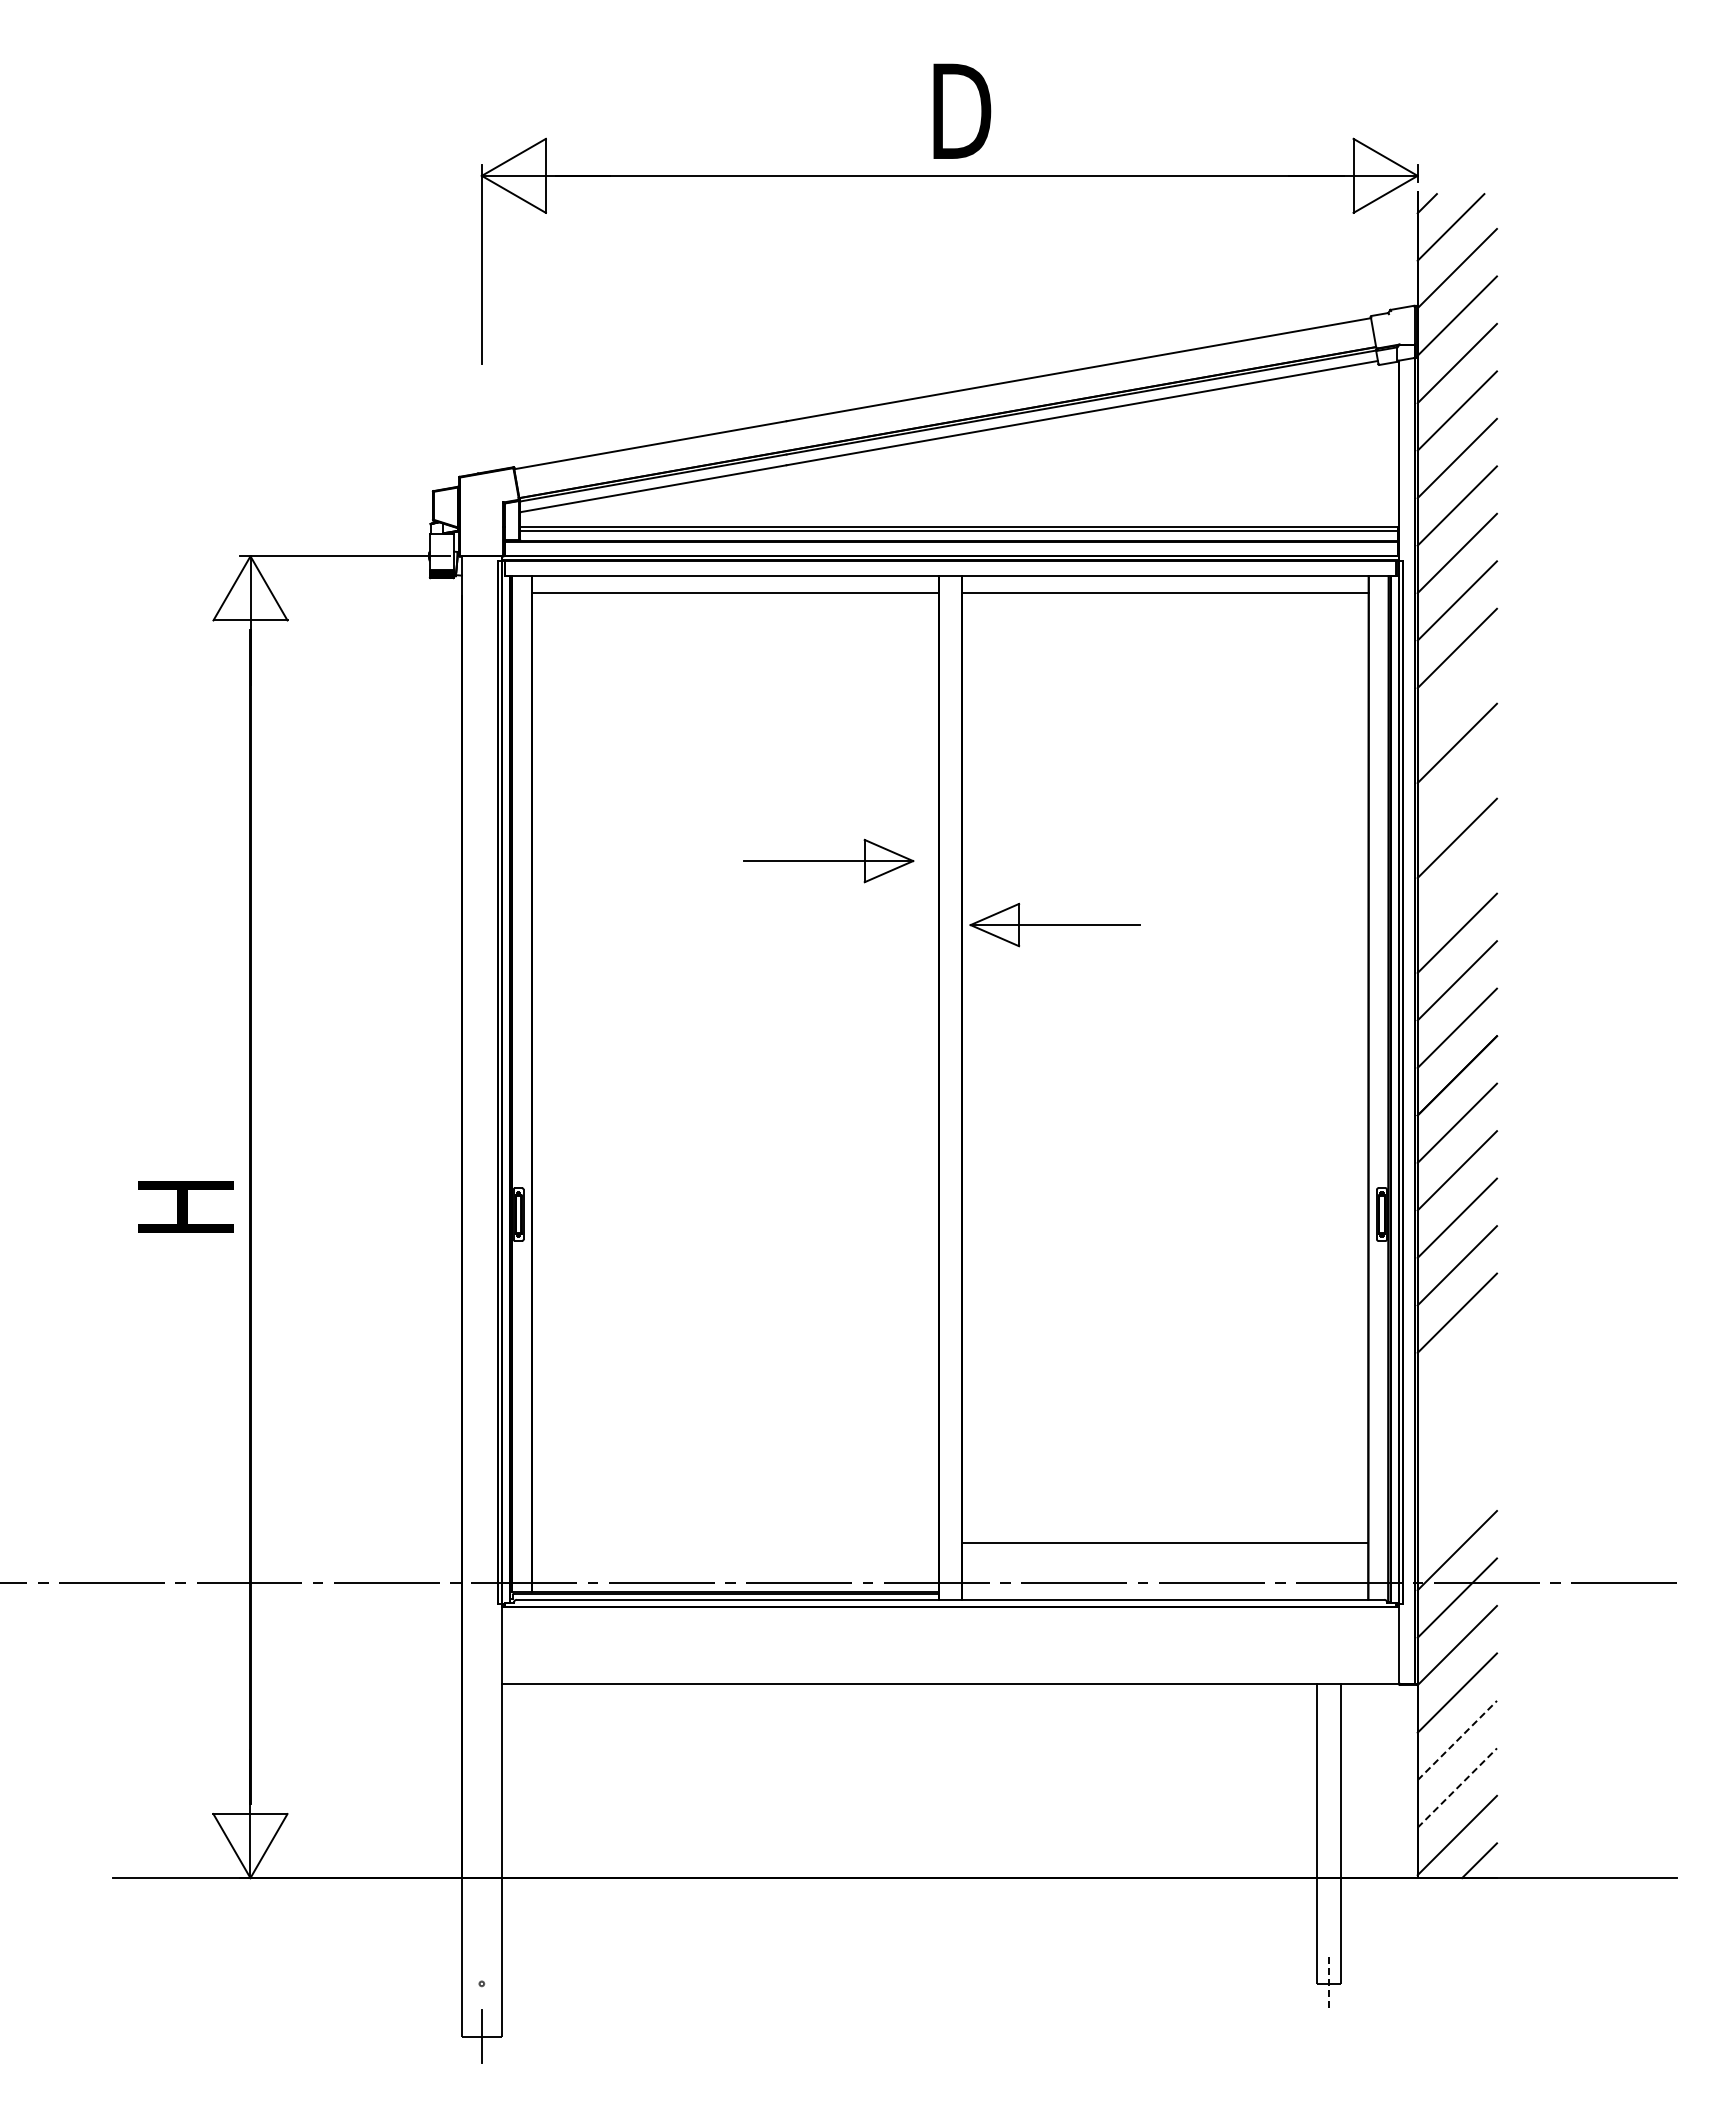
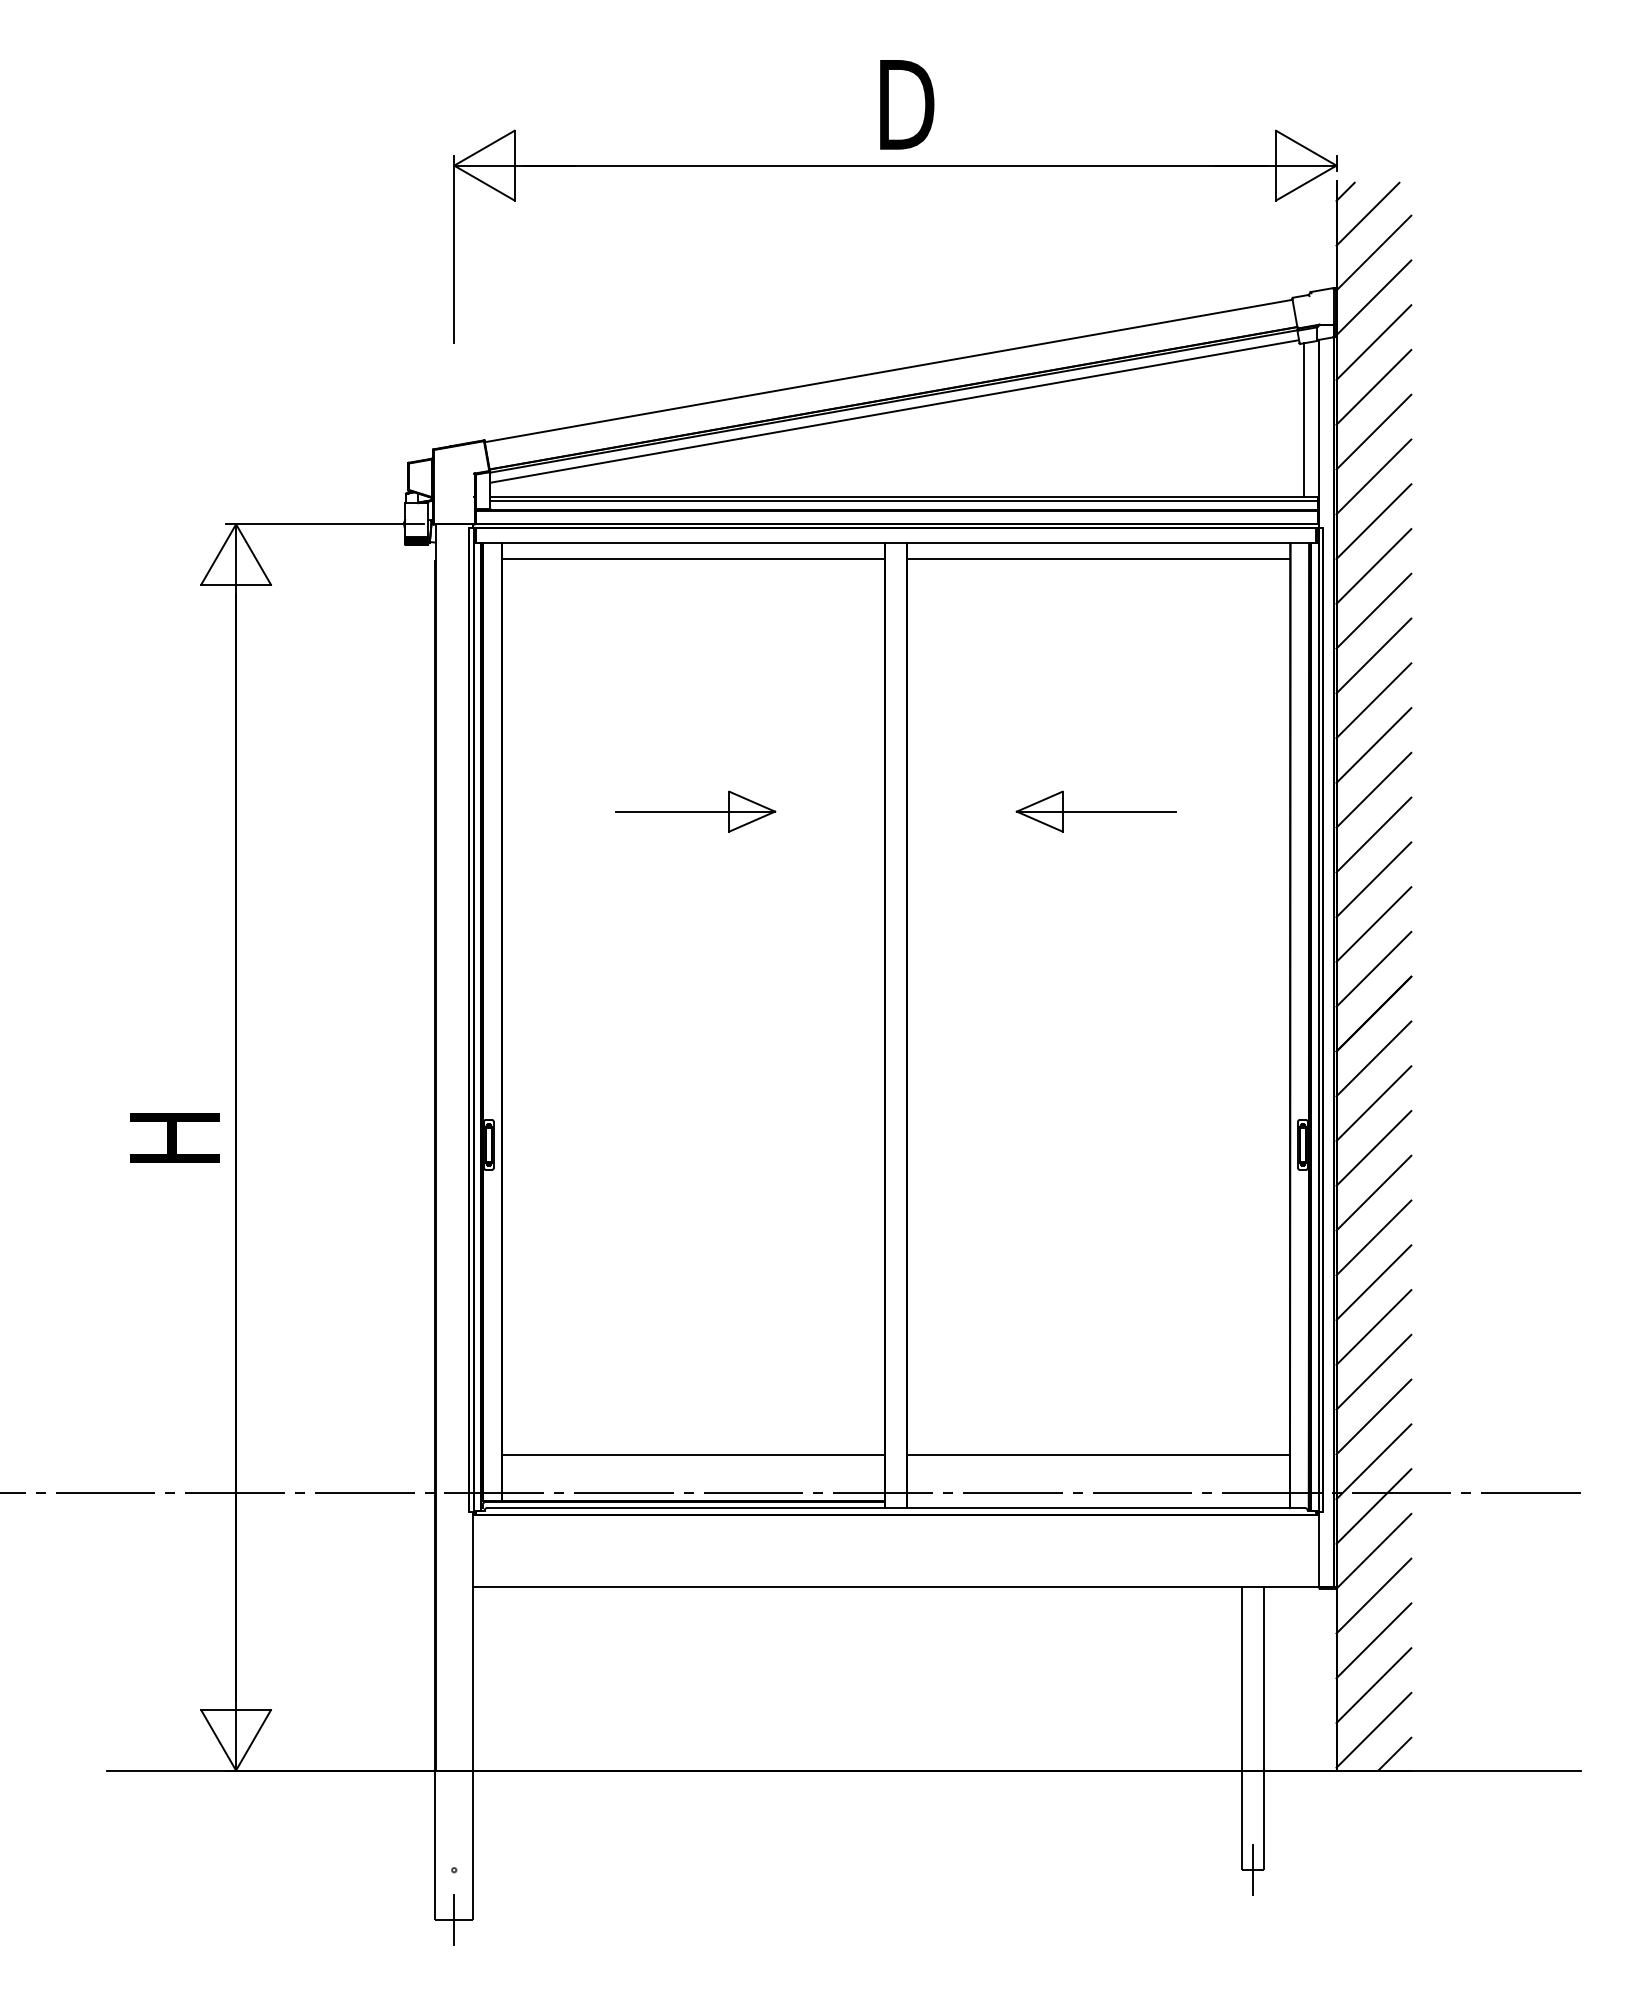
line: (1383, 445) -> (1304, 419), added
line: (1456, 695) -> (1373, 655), added
line: (1456, 790) -> (1373, 745), added
part: (828, 860) -> (695, 811), moved
line: (1456, 885) -> (1373, 834), added
part: (1054, 924) -> (1095, 811), moved
line: (1457, 1360) -> (1374, 1282), added
line: (1457, 1407) -> (1374, 1326), added
line: (1457, 1455) -> (1374, 1372), added
line: (1457, 1502) -> (1374, 1416), added
line: (735, 1543) -> (693, 1455), added
line: (1457, 1740) -> (1374, 1640), dashed -> solid
line: (1457, 1787) -> (1374, 1685), dashed -> solid
line: (1329, 1984) -> (1253, 1870), dashed -> solid

